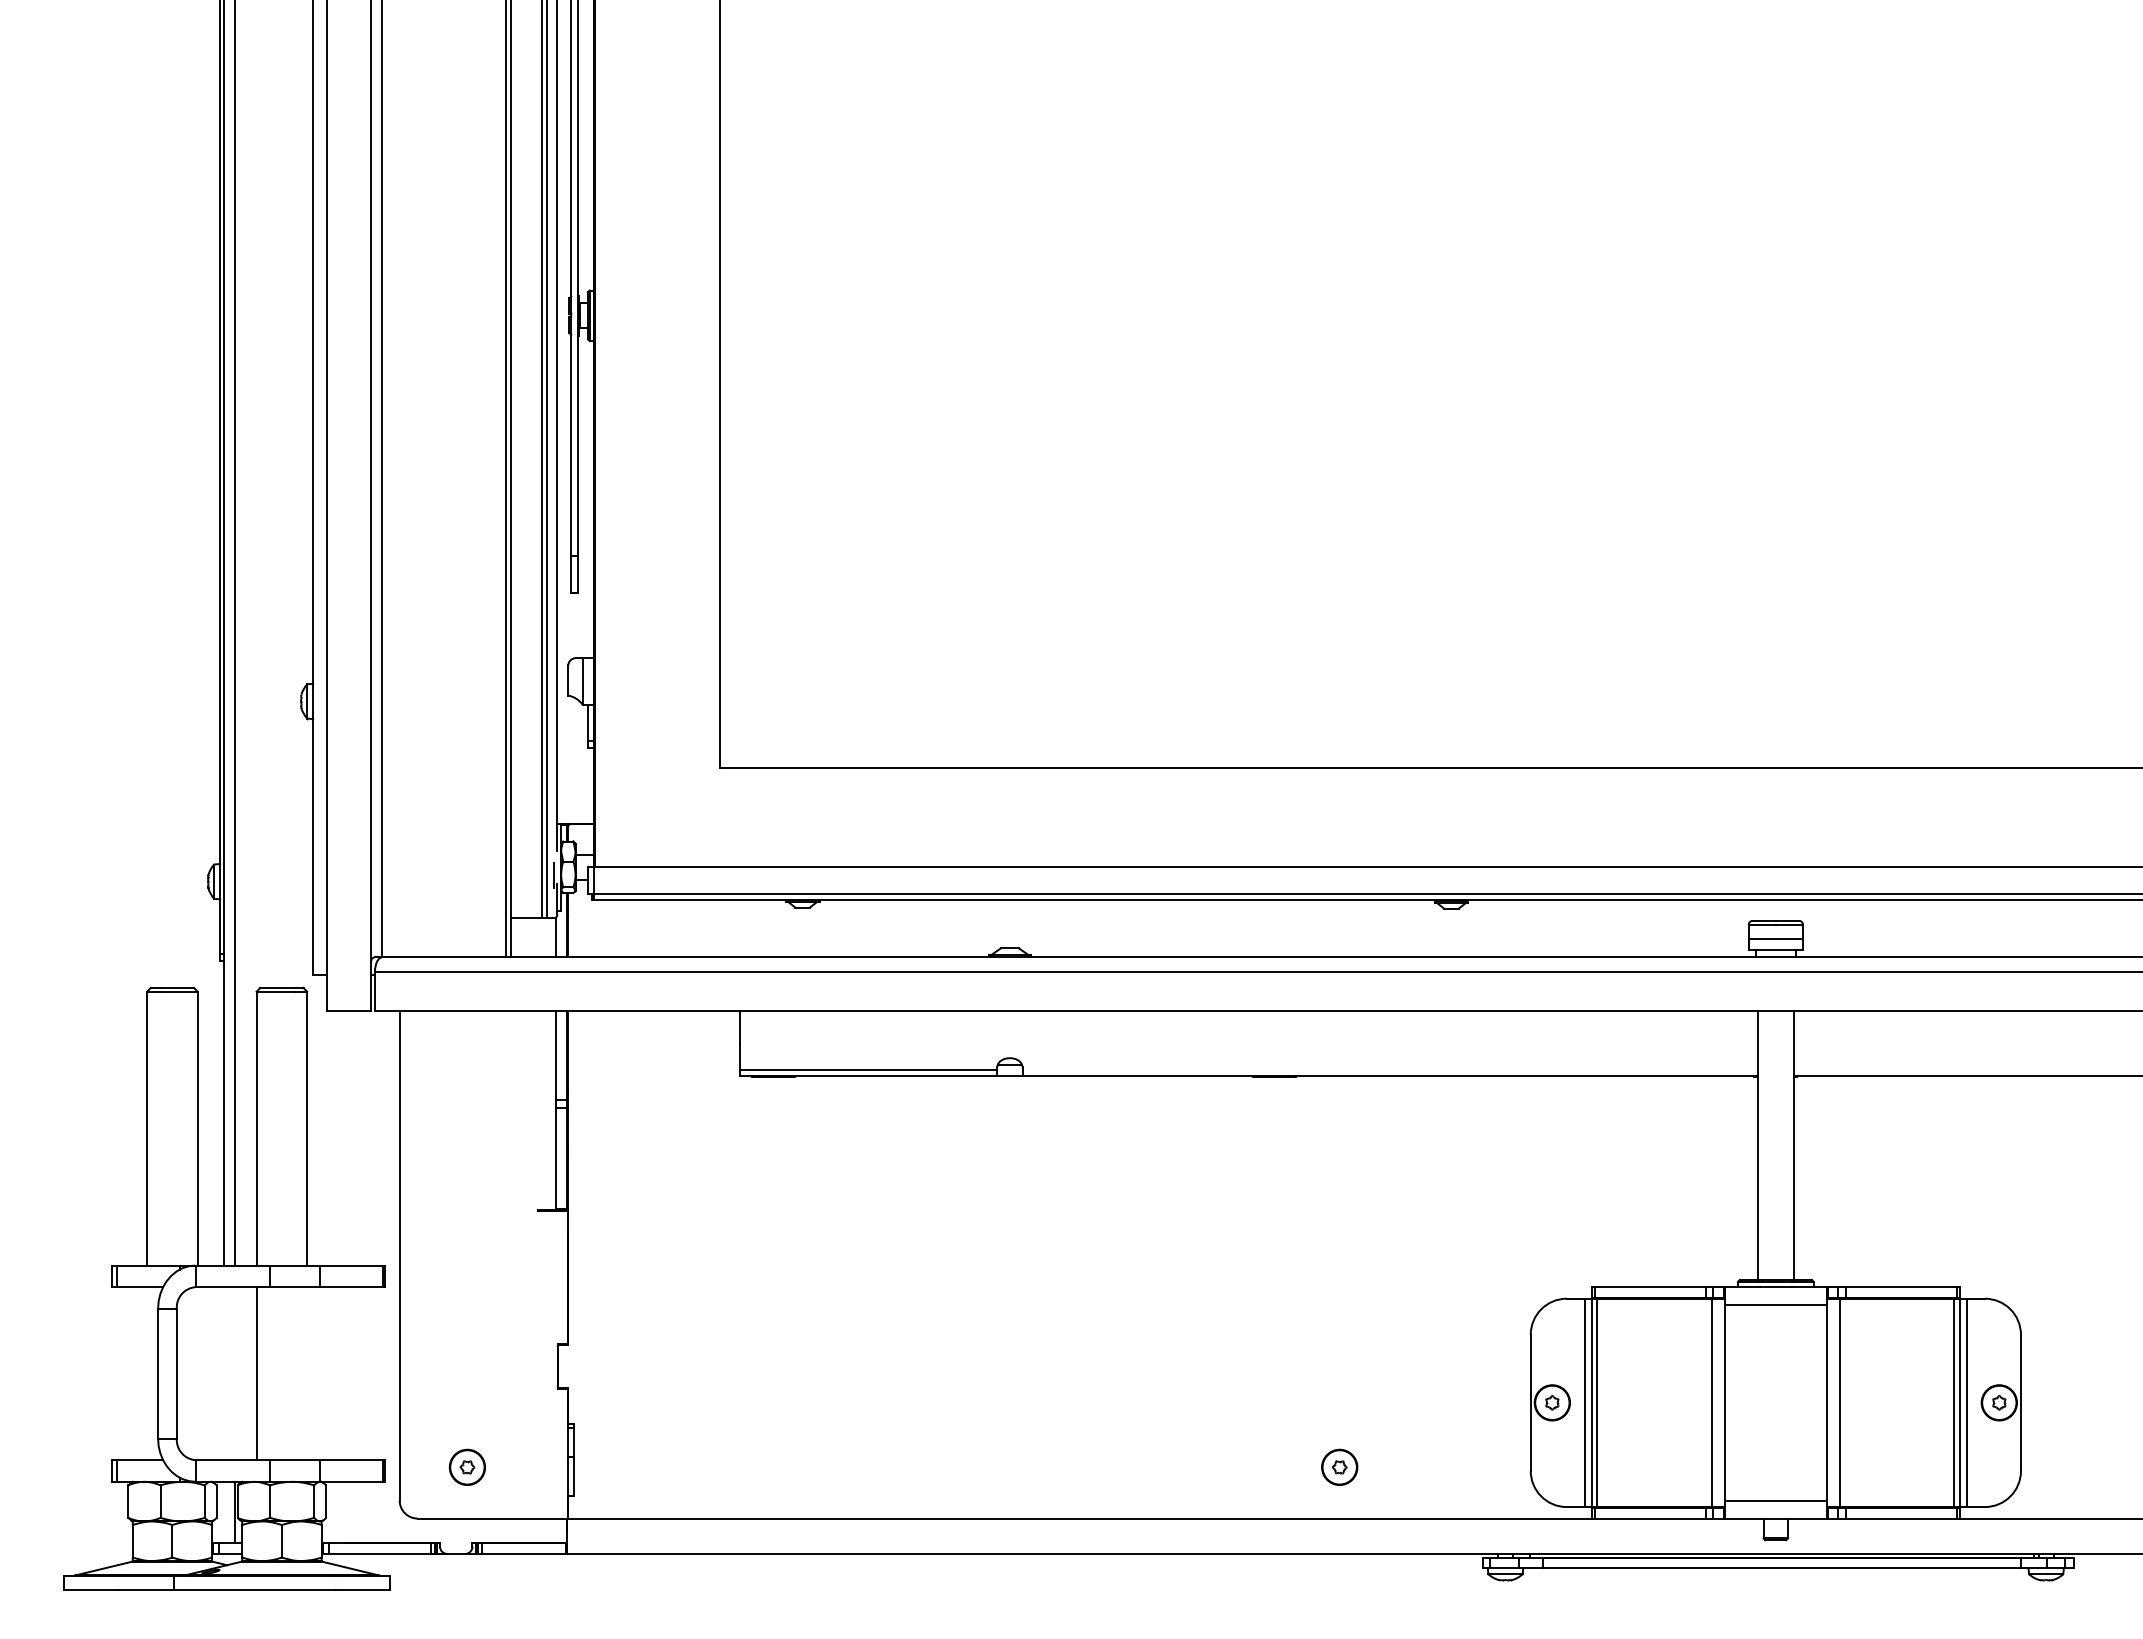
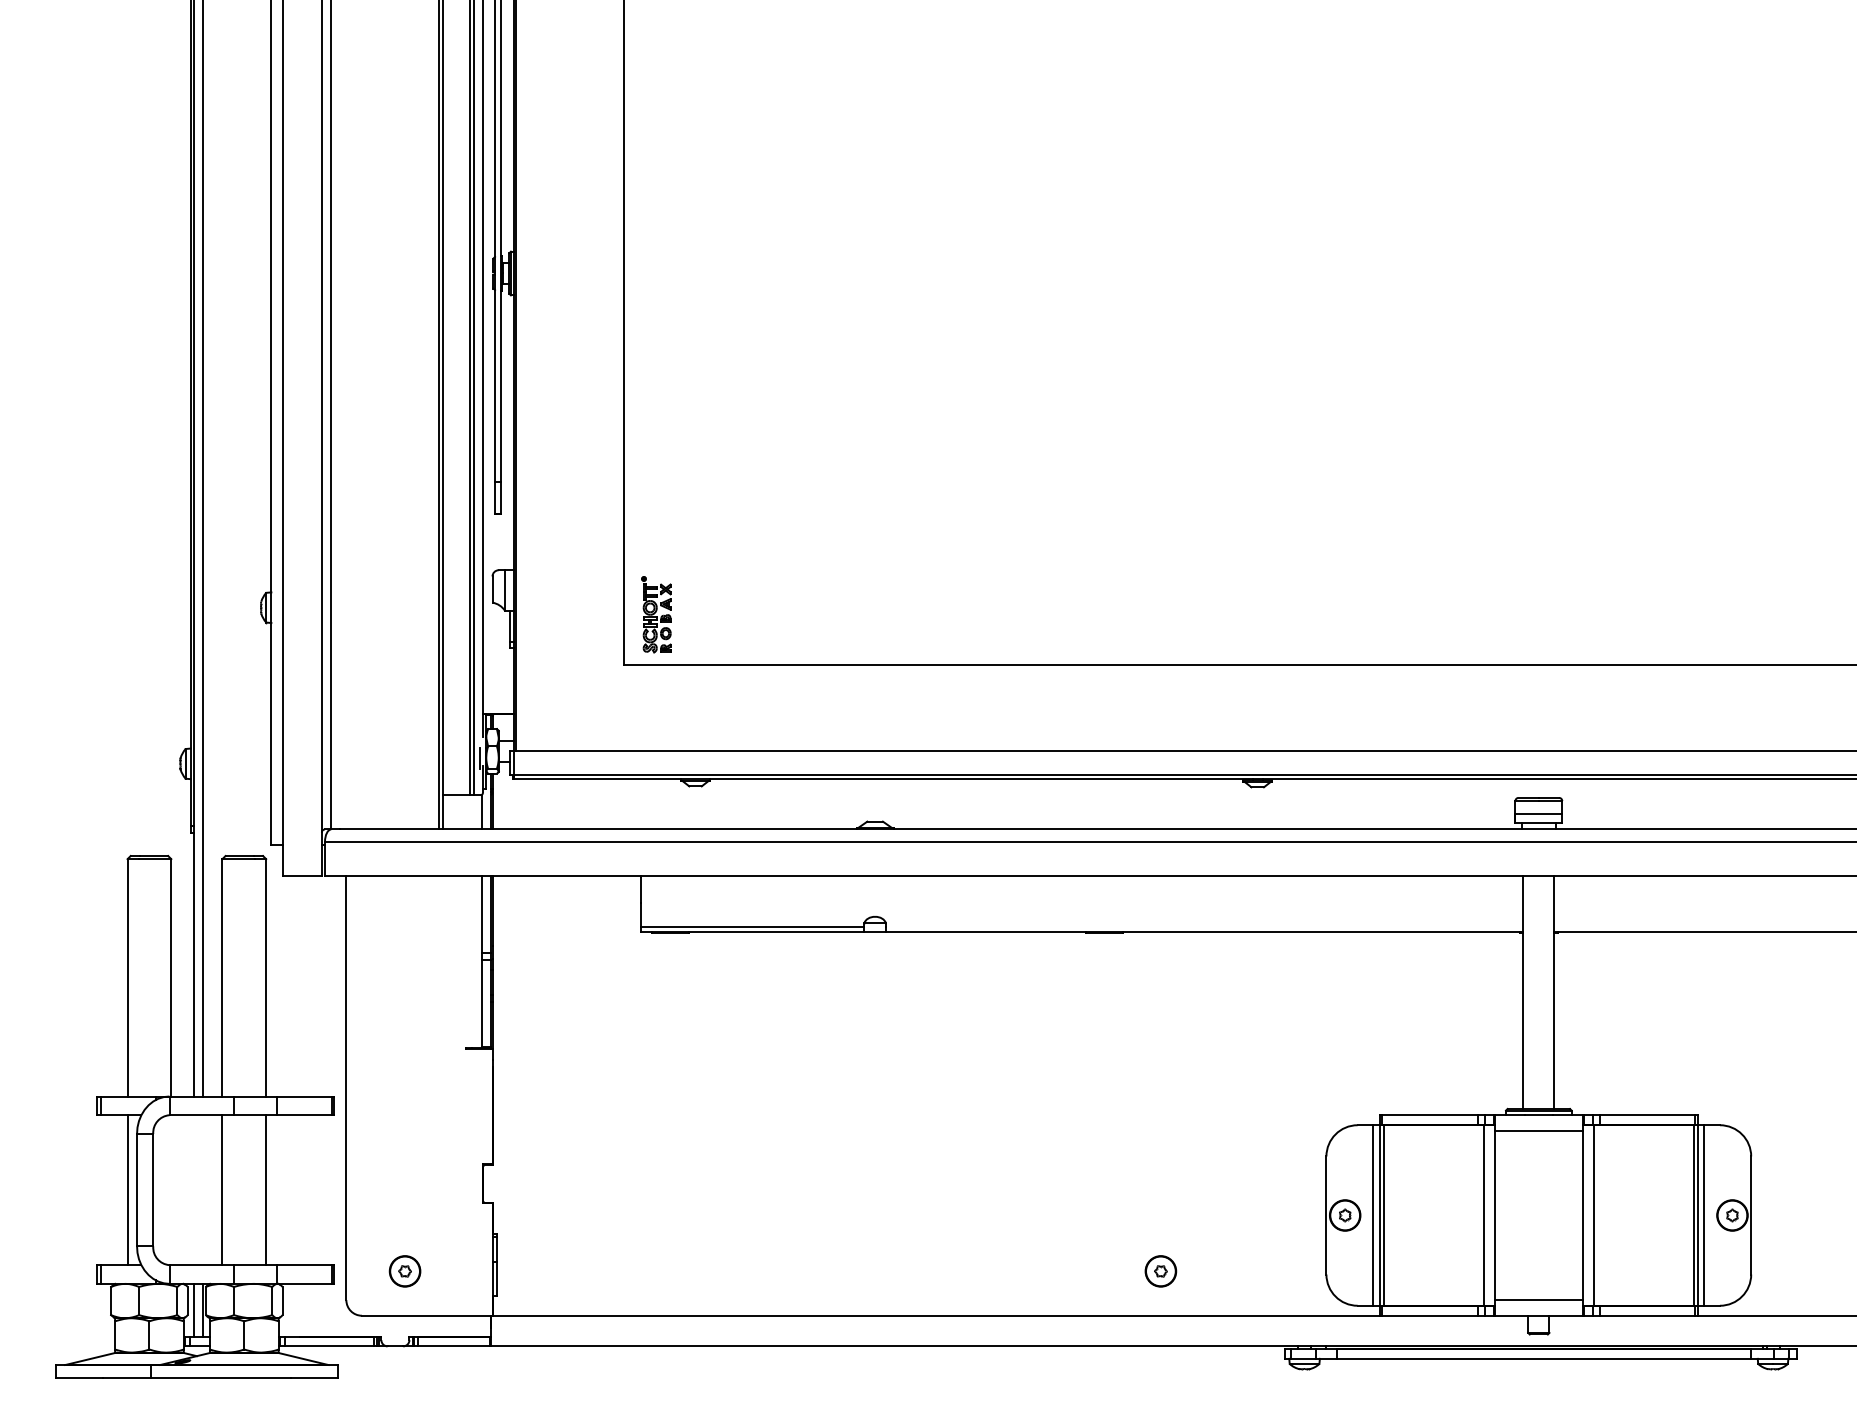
part: (757, 709) -> (656, 614), added
line: (147, 1373) -> (127, 1190), added
line: (307, 1373) -> (266, 1190), added
line: (223, 1512) -> (193, 1310), added

